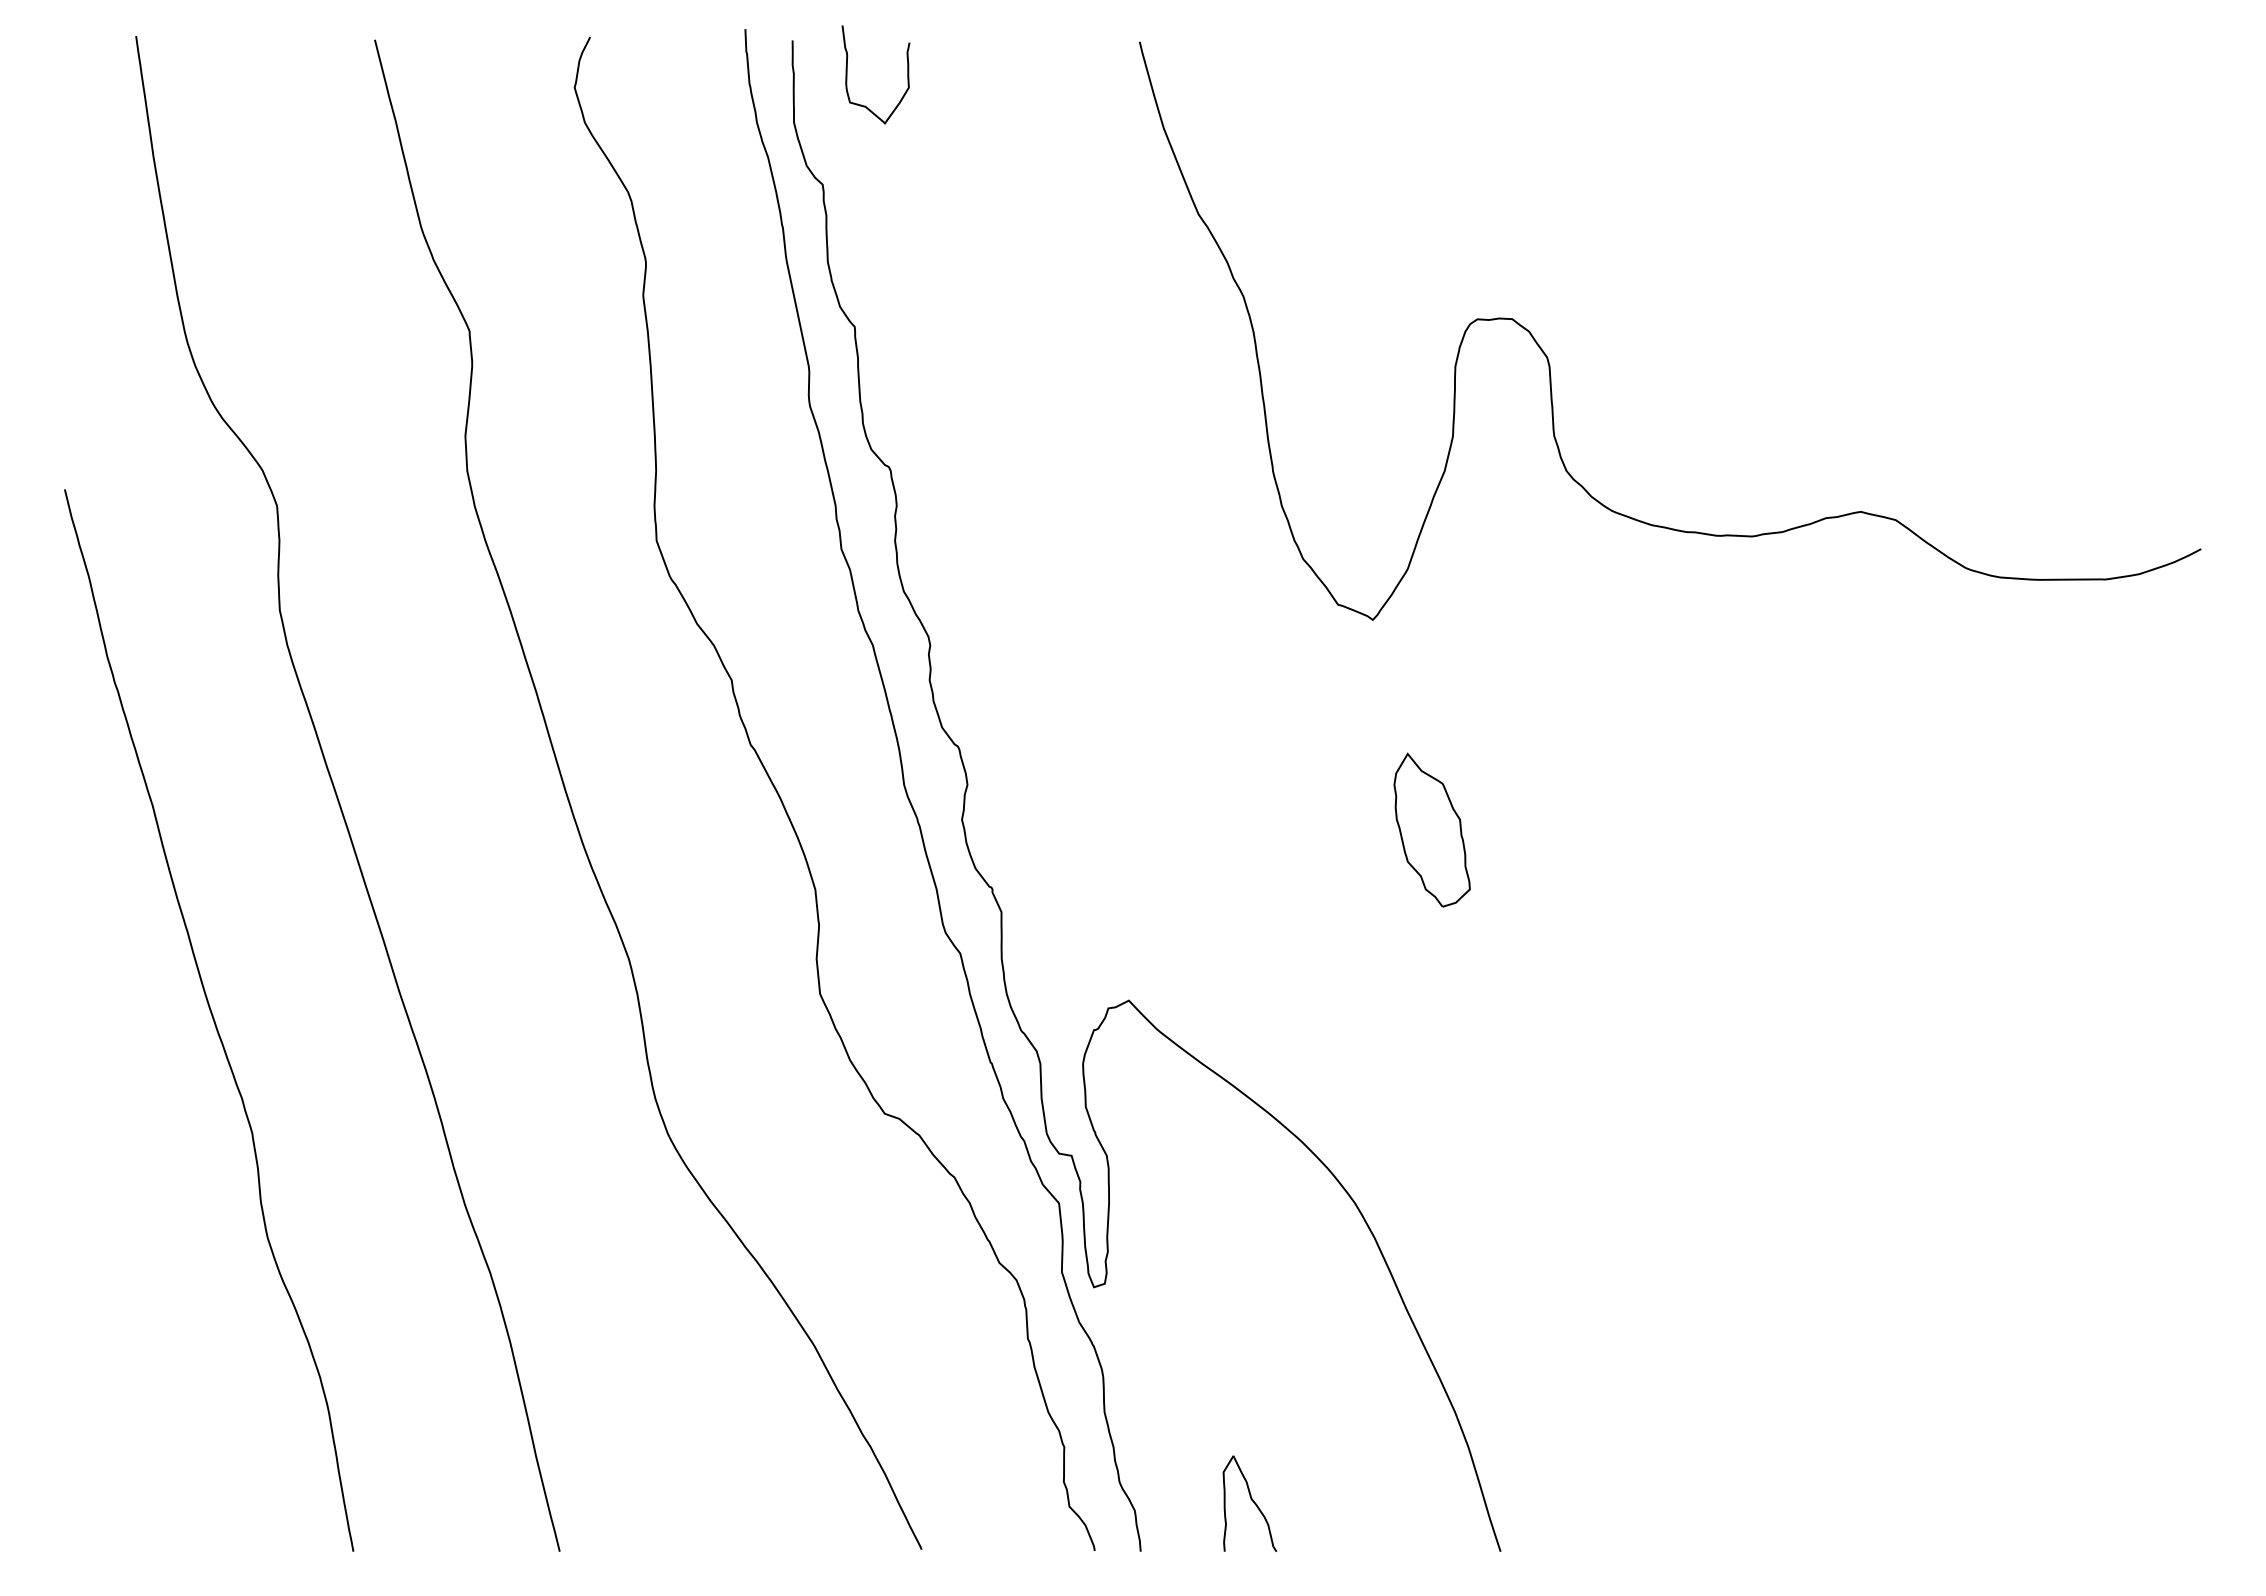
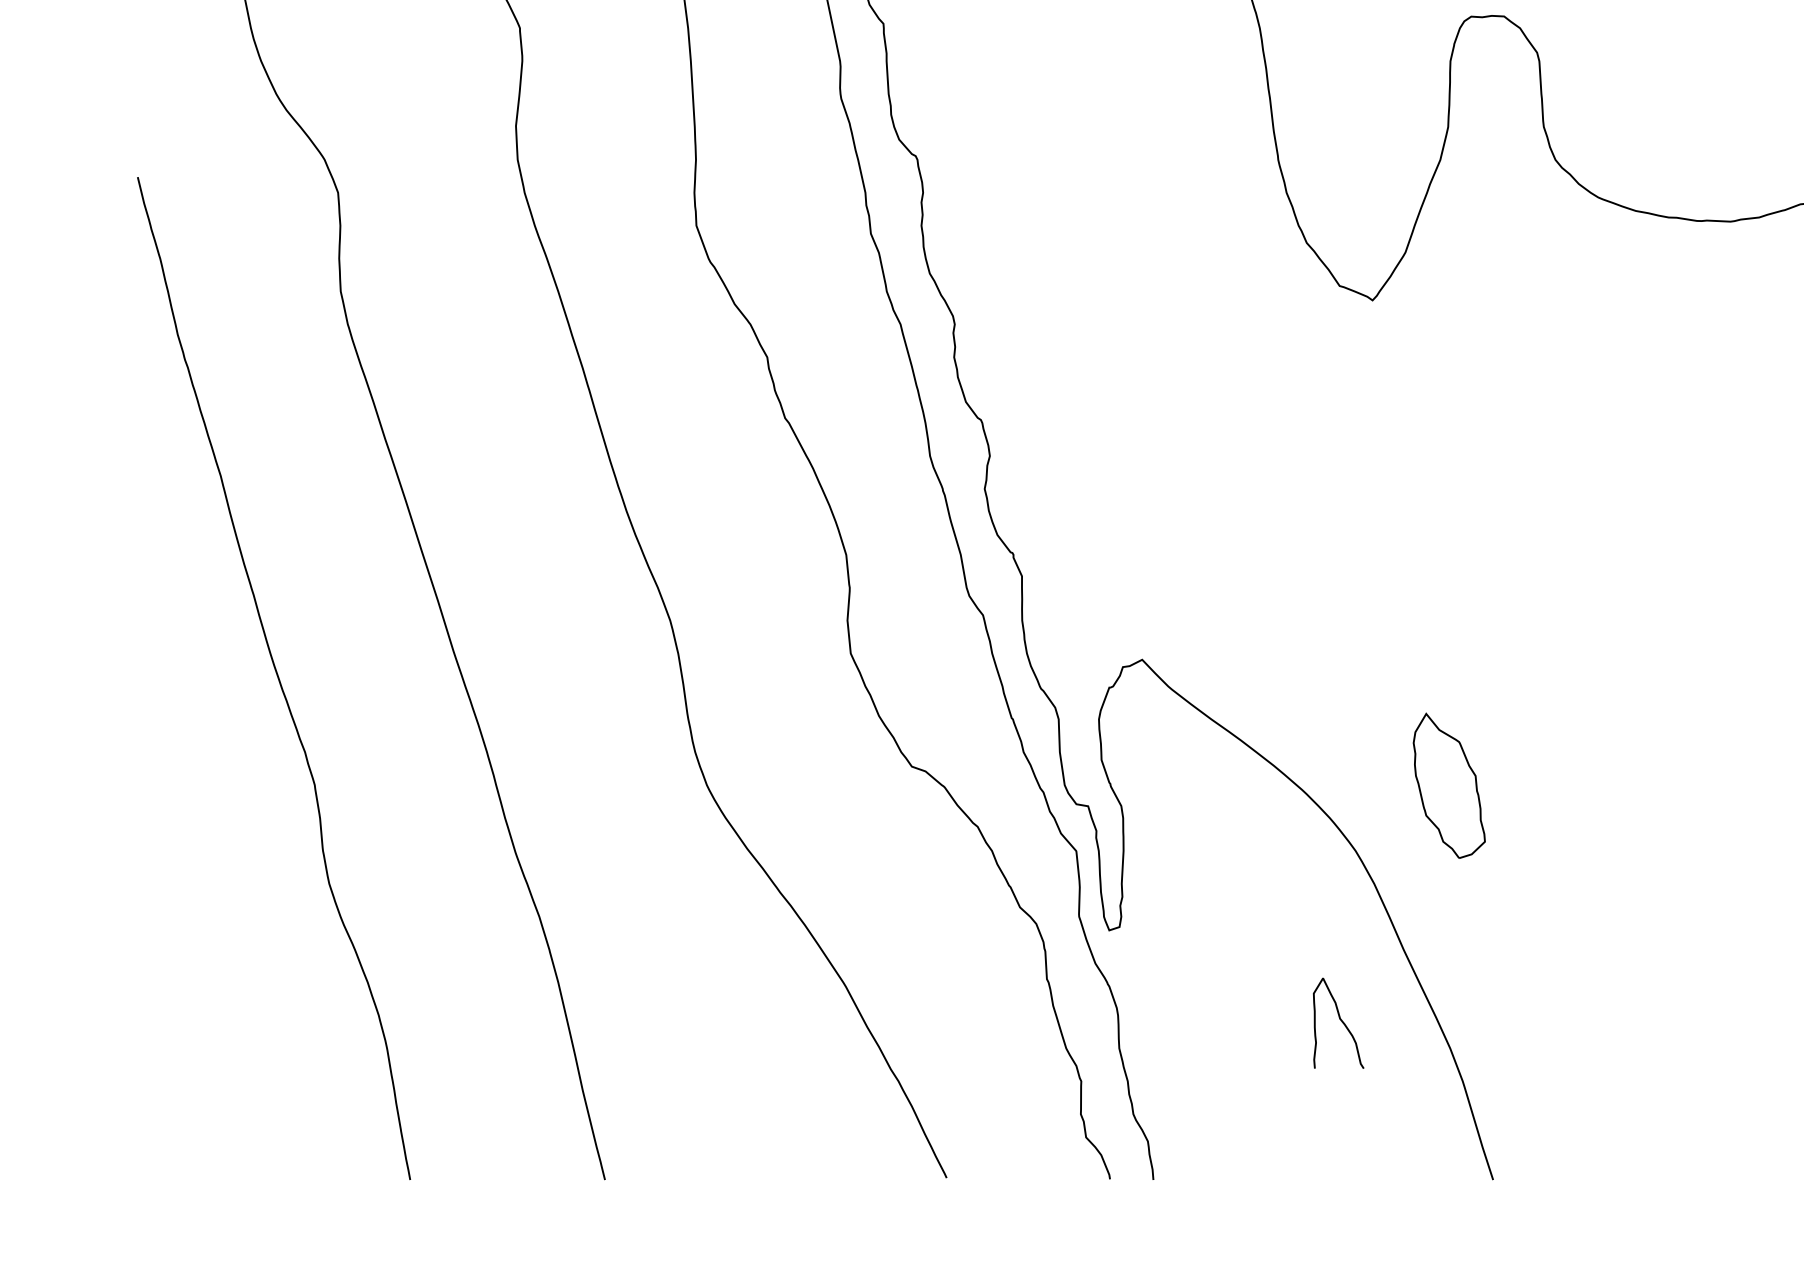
part: (1431, 829) -> (1448, 785), moved
curve: (1251, 1500) -> (1340, 1020), moved

